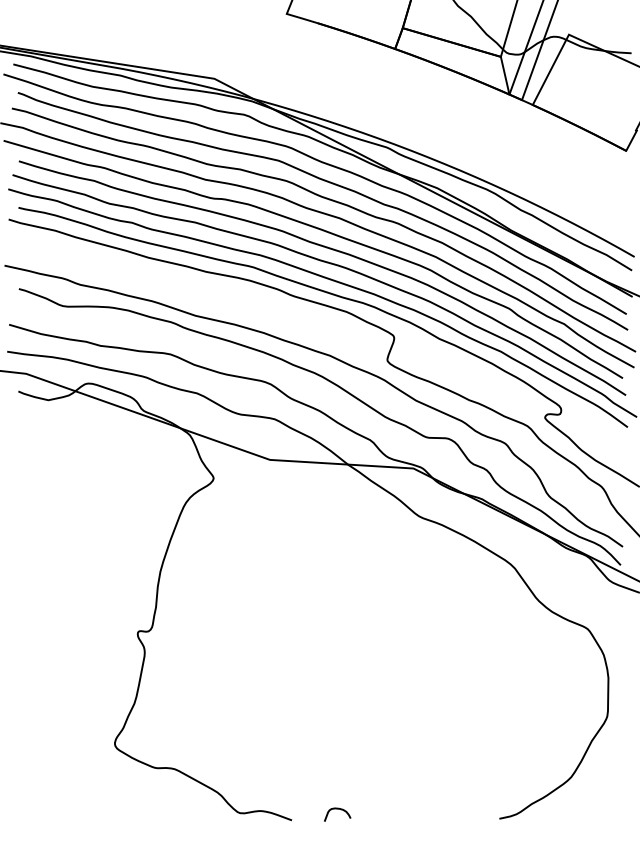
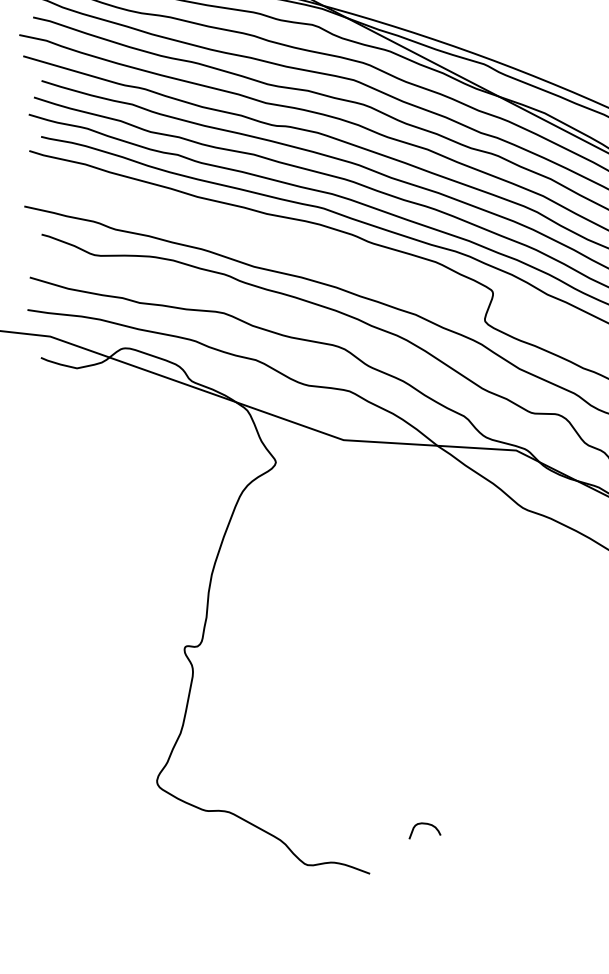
curve: (337, 809) -> (424, 824), moved

